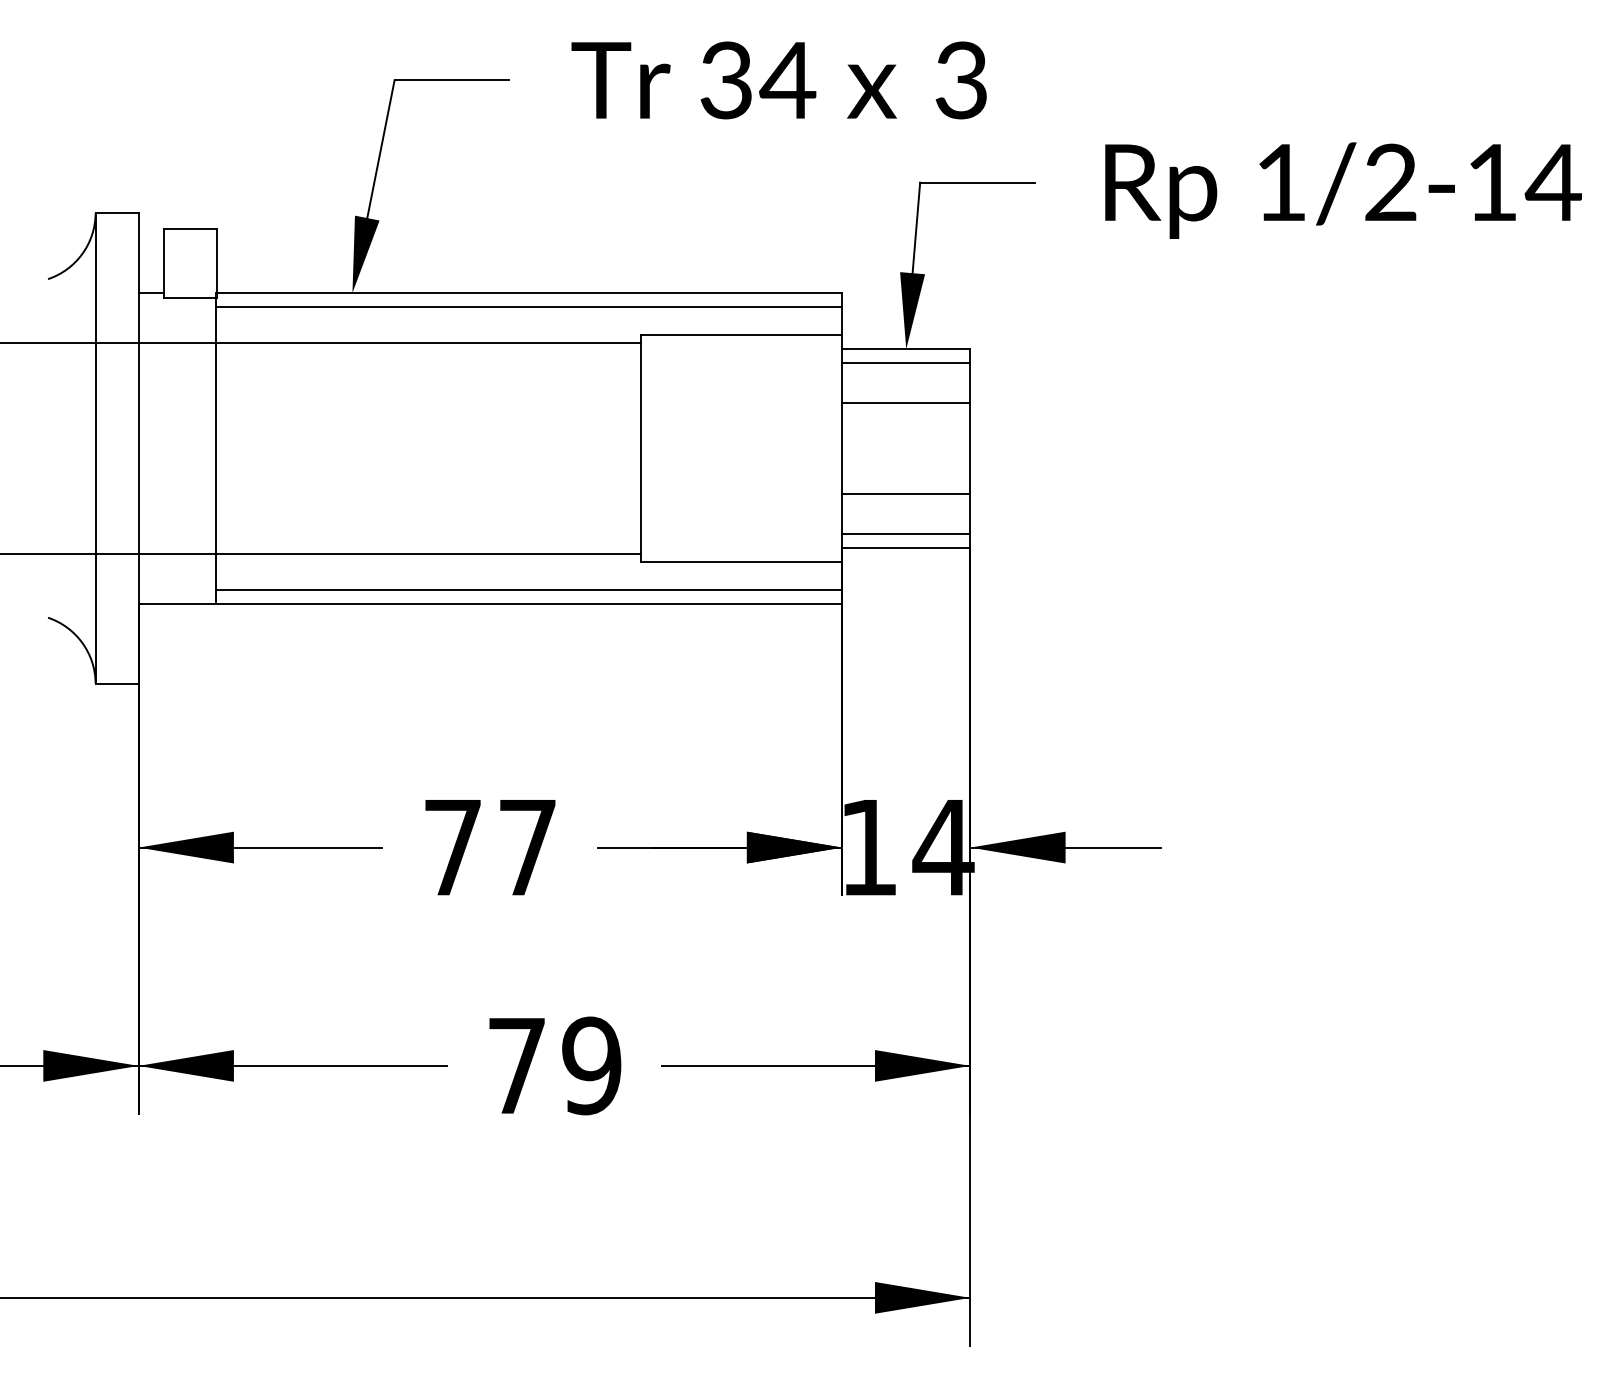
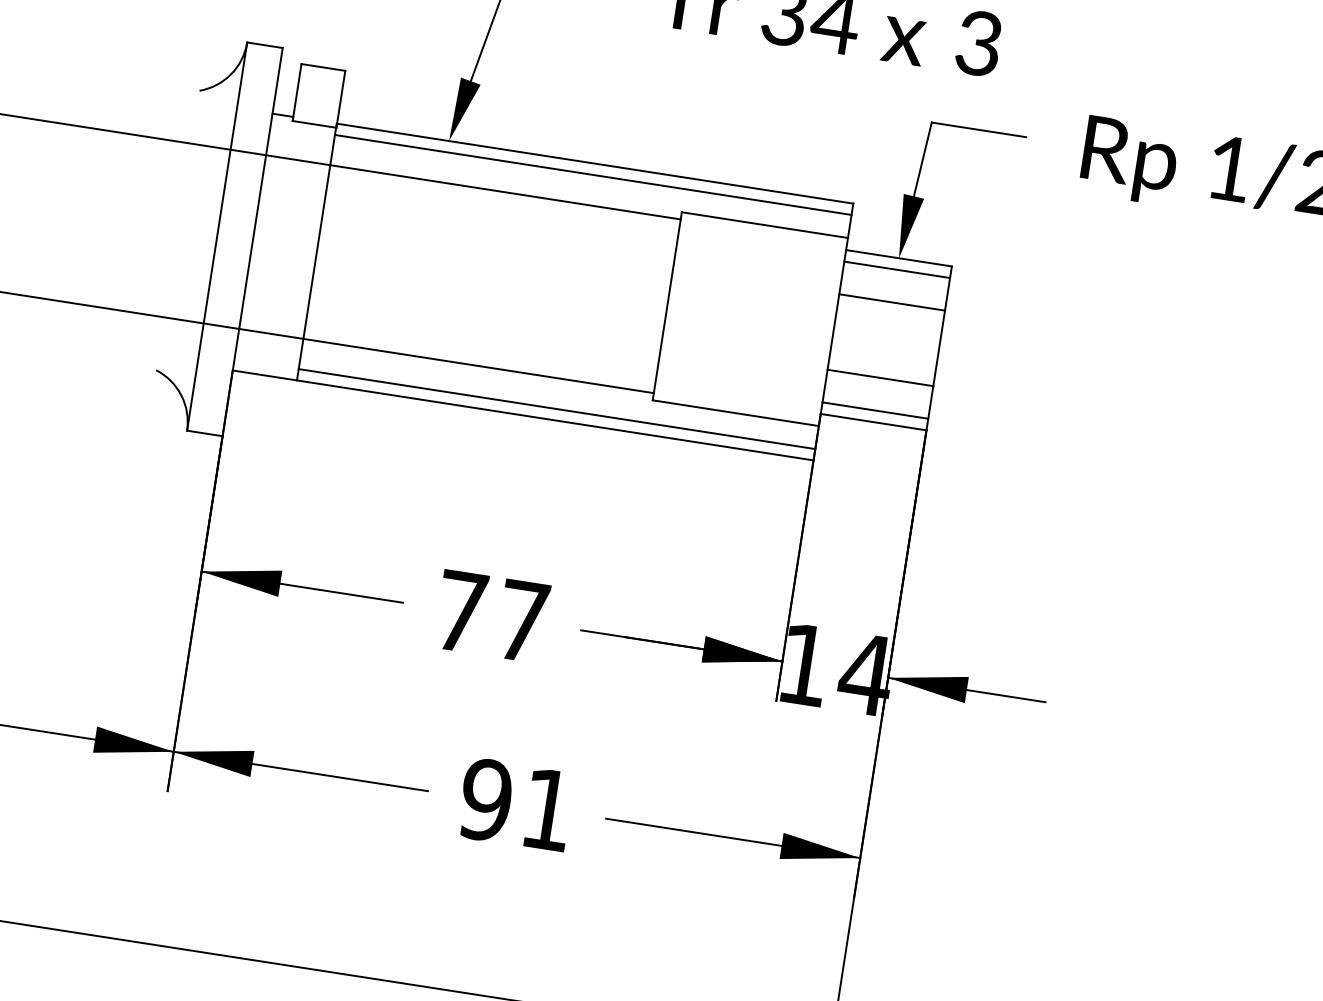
text: (554, 1065) -> (517, 804), 79 -> 91

